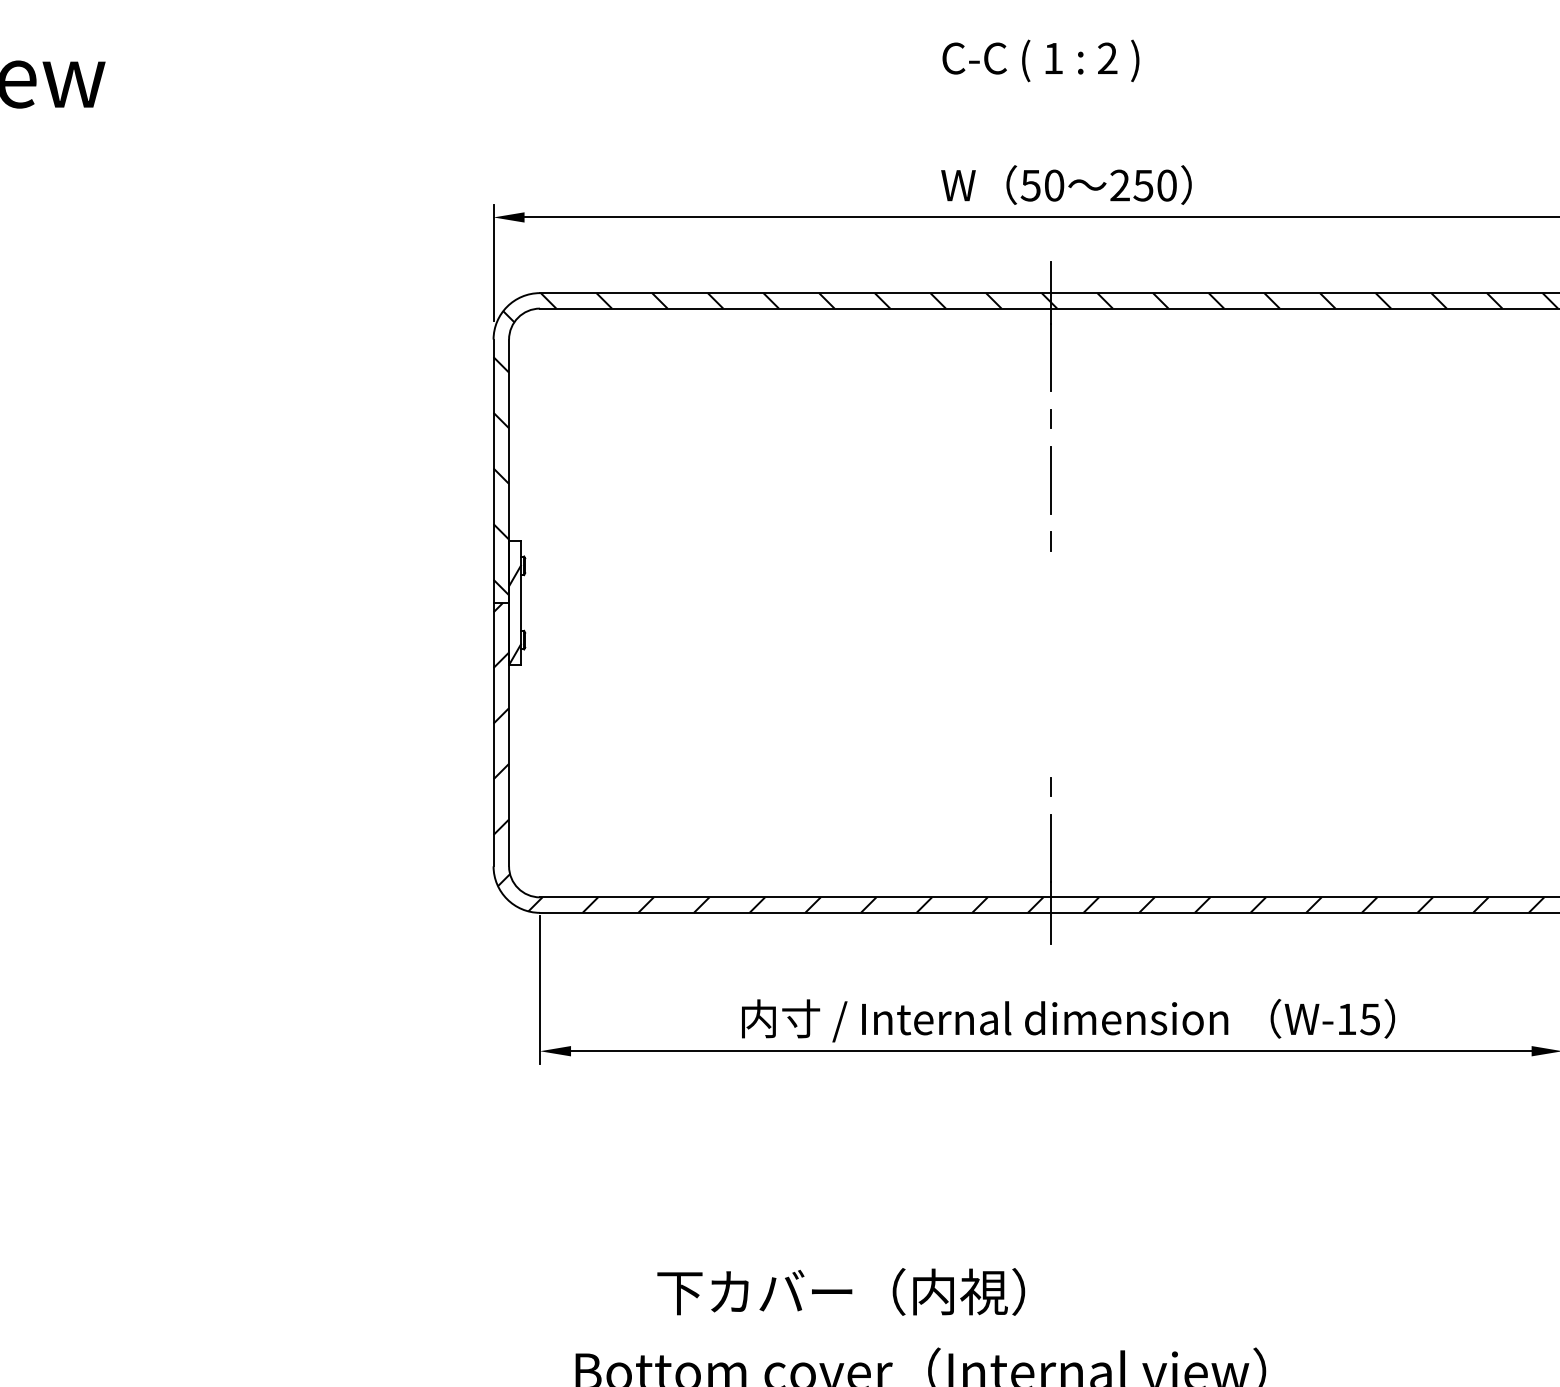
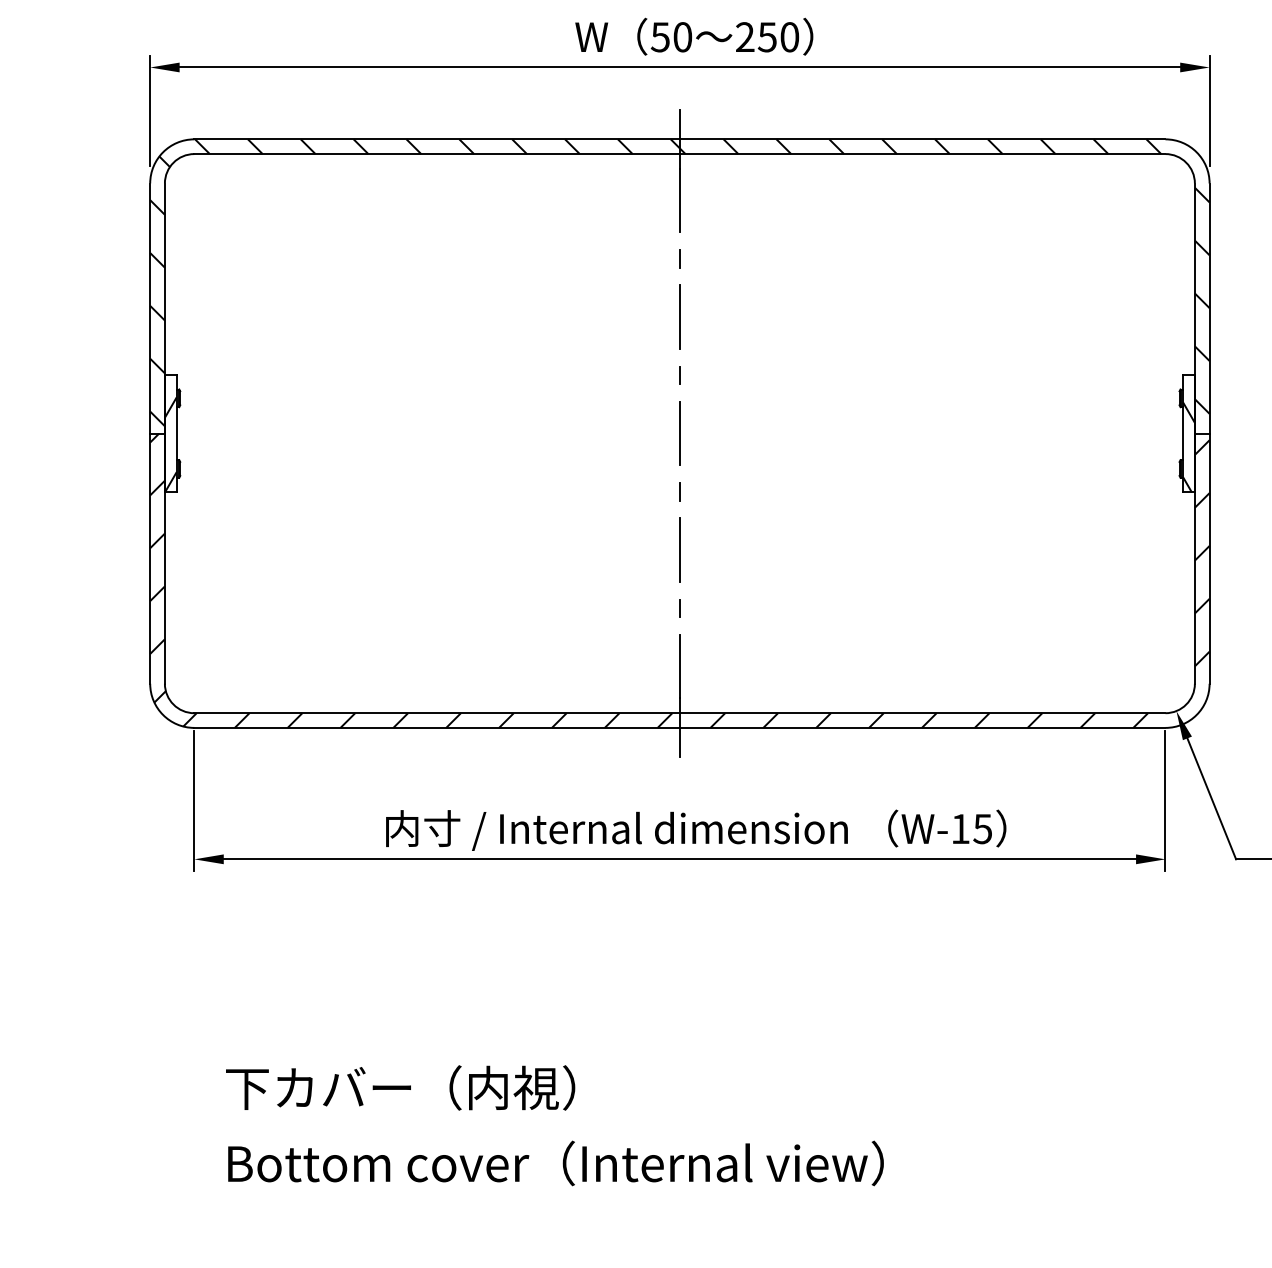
line: (1051, 602) -> (680, 433), added
line: (1050, 664) -> (679, 492), added
line: (1051, 725) -> (680, 549), added
text: (841, 1291) -> (400, 1087), moved

